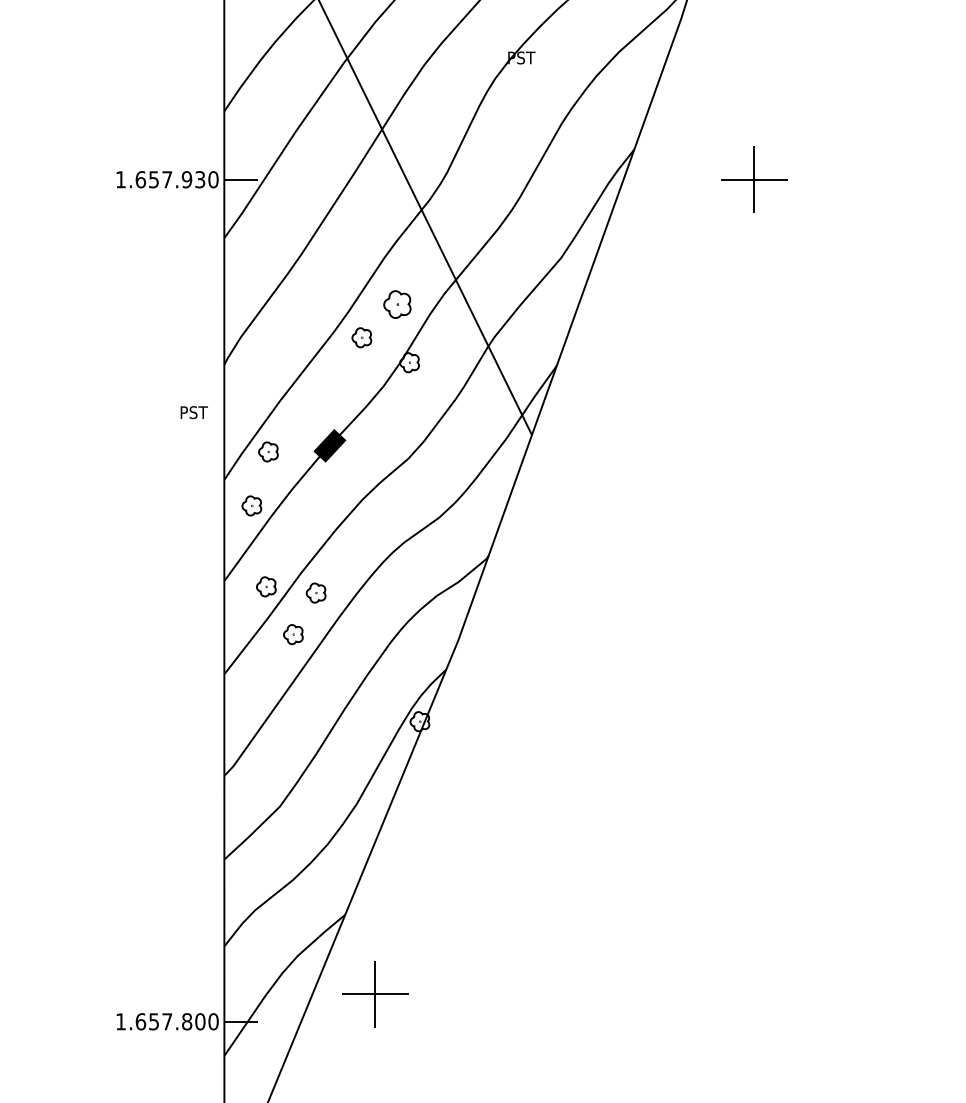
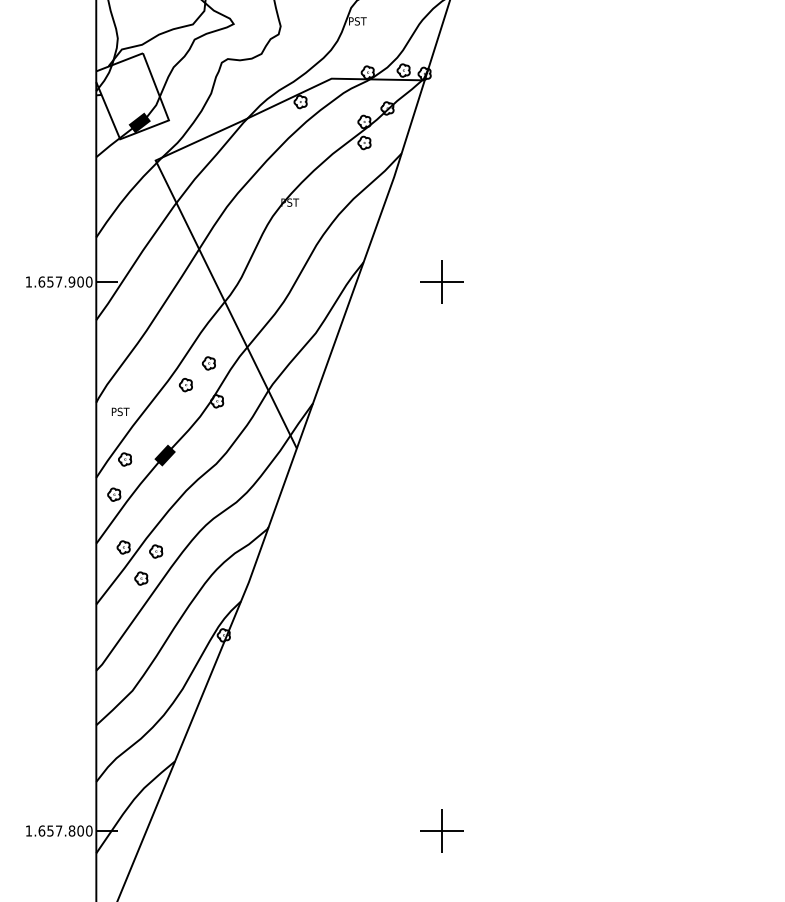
text: (200, 178) -> (80, 281), 1.657.930 -> 1.657.900
part: (396, 304) -> (208, 363), size x0.71
text: (193, 412) -> (120, 411), moved
part: (374, 993) -> (441, 830), moved

